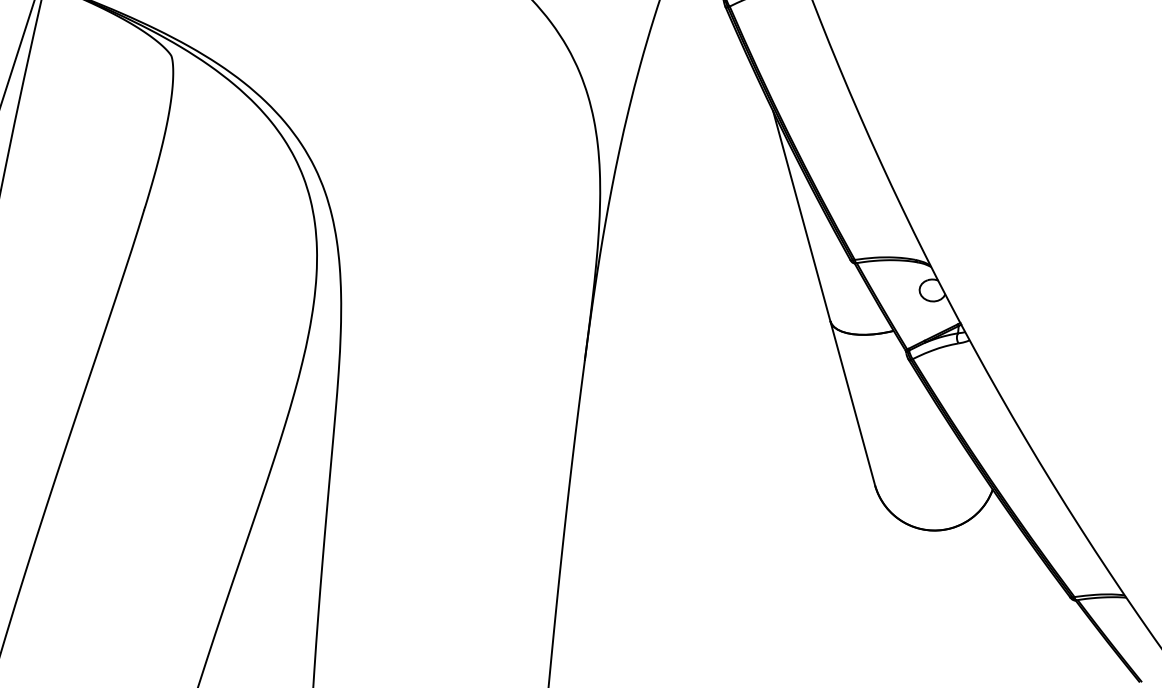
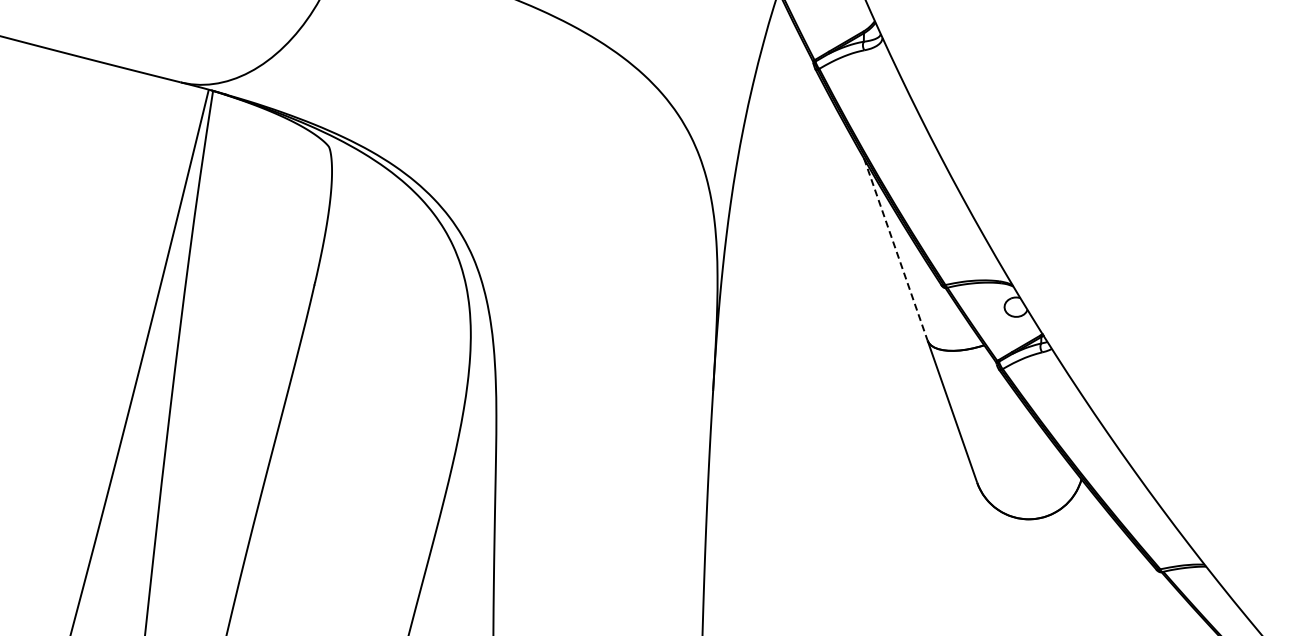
line: (802, 217) -> (896, 250), solid -> dashed

